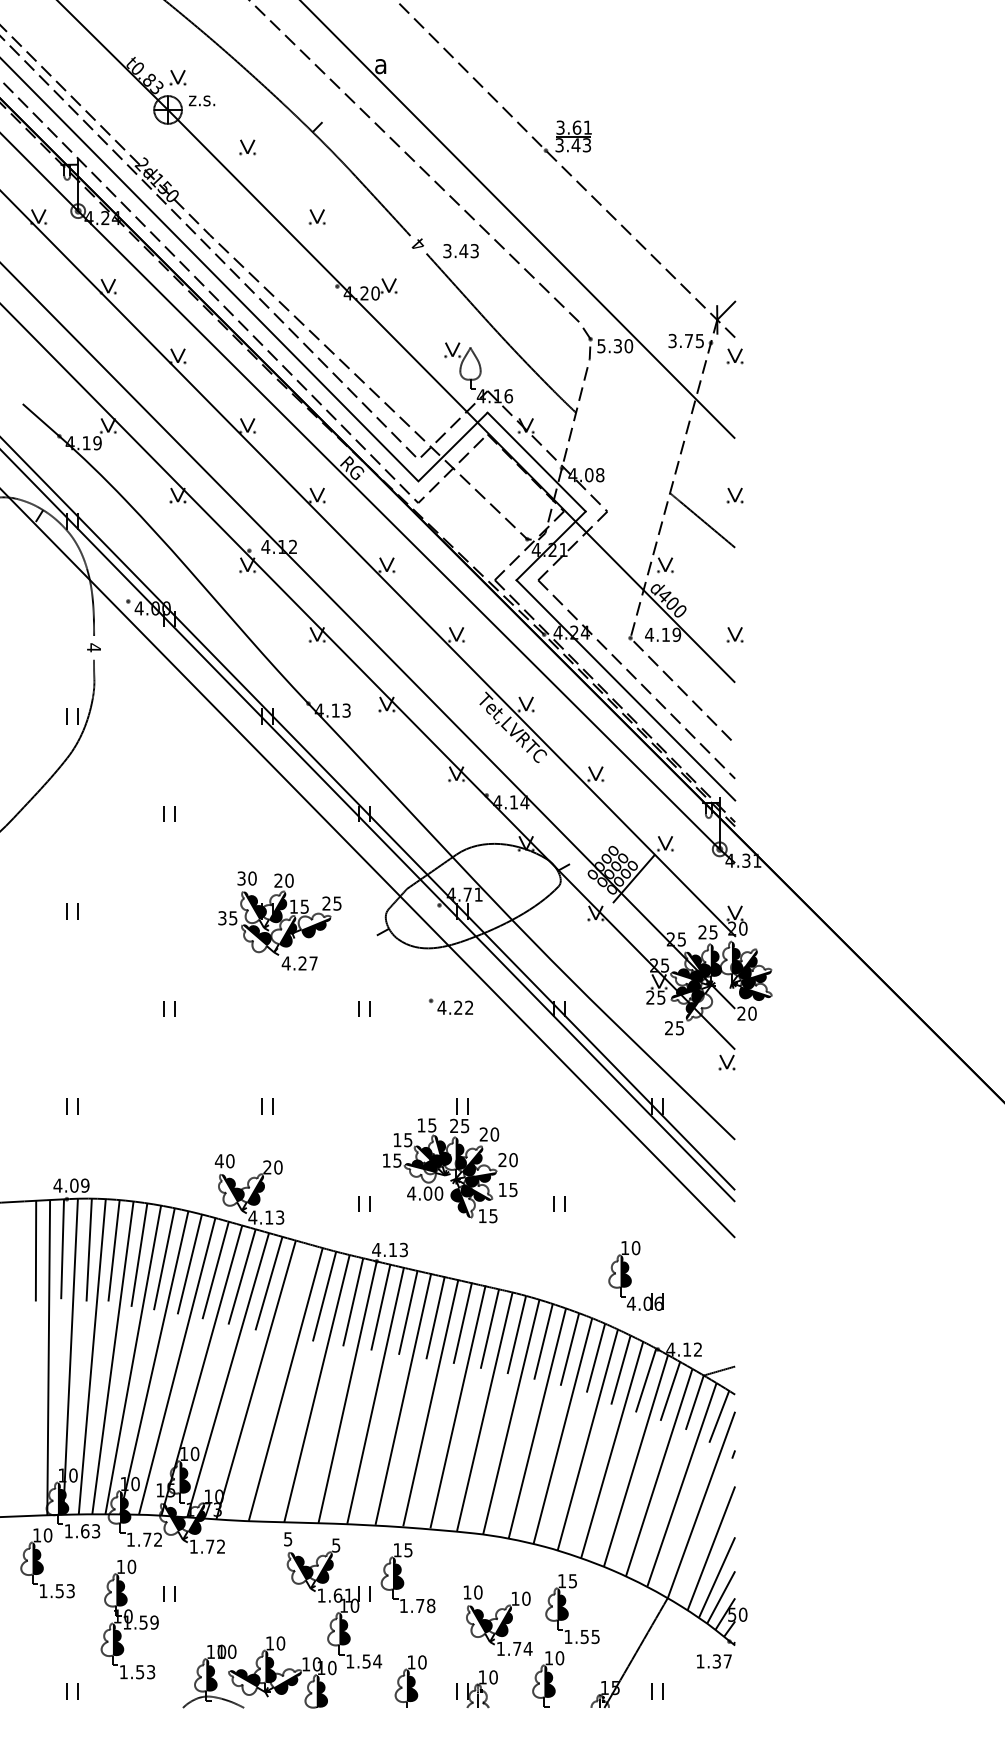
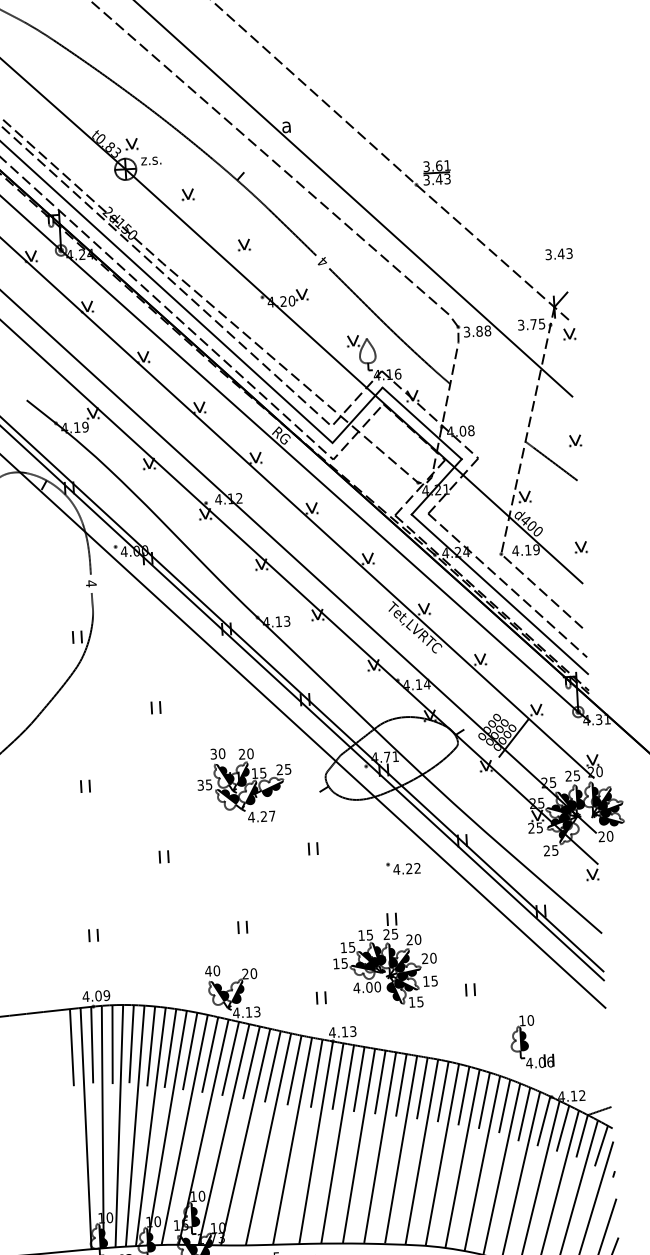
text: (460, 251) -> (558, 254), moved
text: (615, 346) -> (477, 331), 5.30 -> 3.88
part: (450, 1006) -> (403, 868), moved
line: (296, 1290) -> (272, 1066), added

